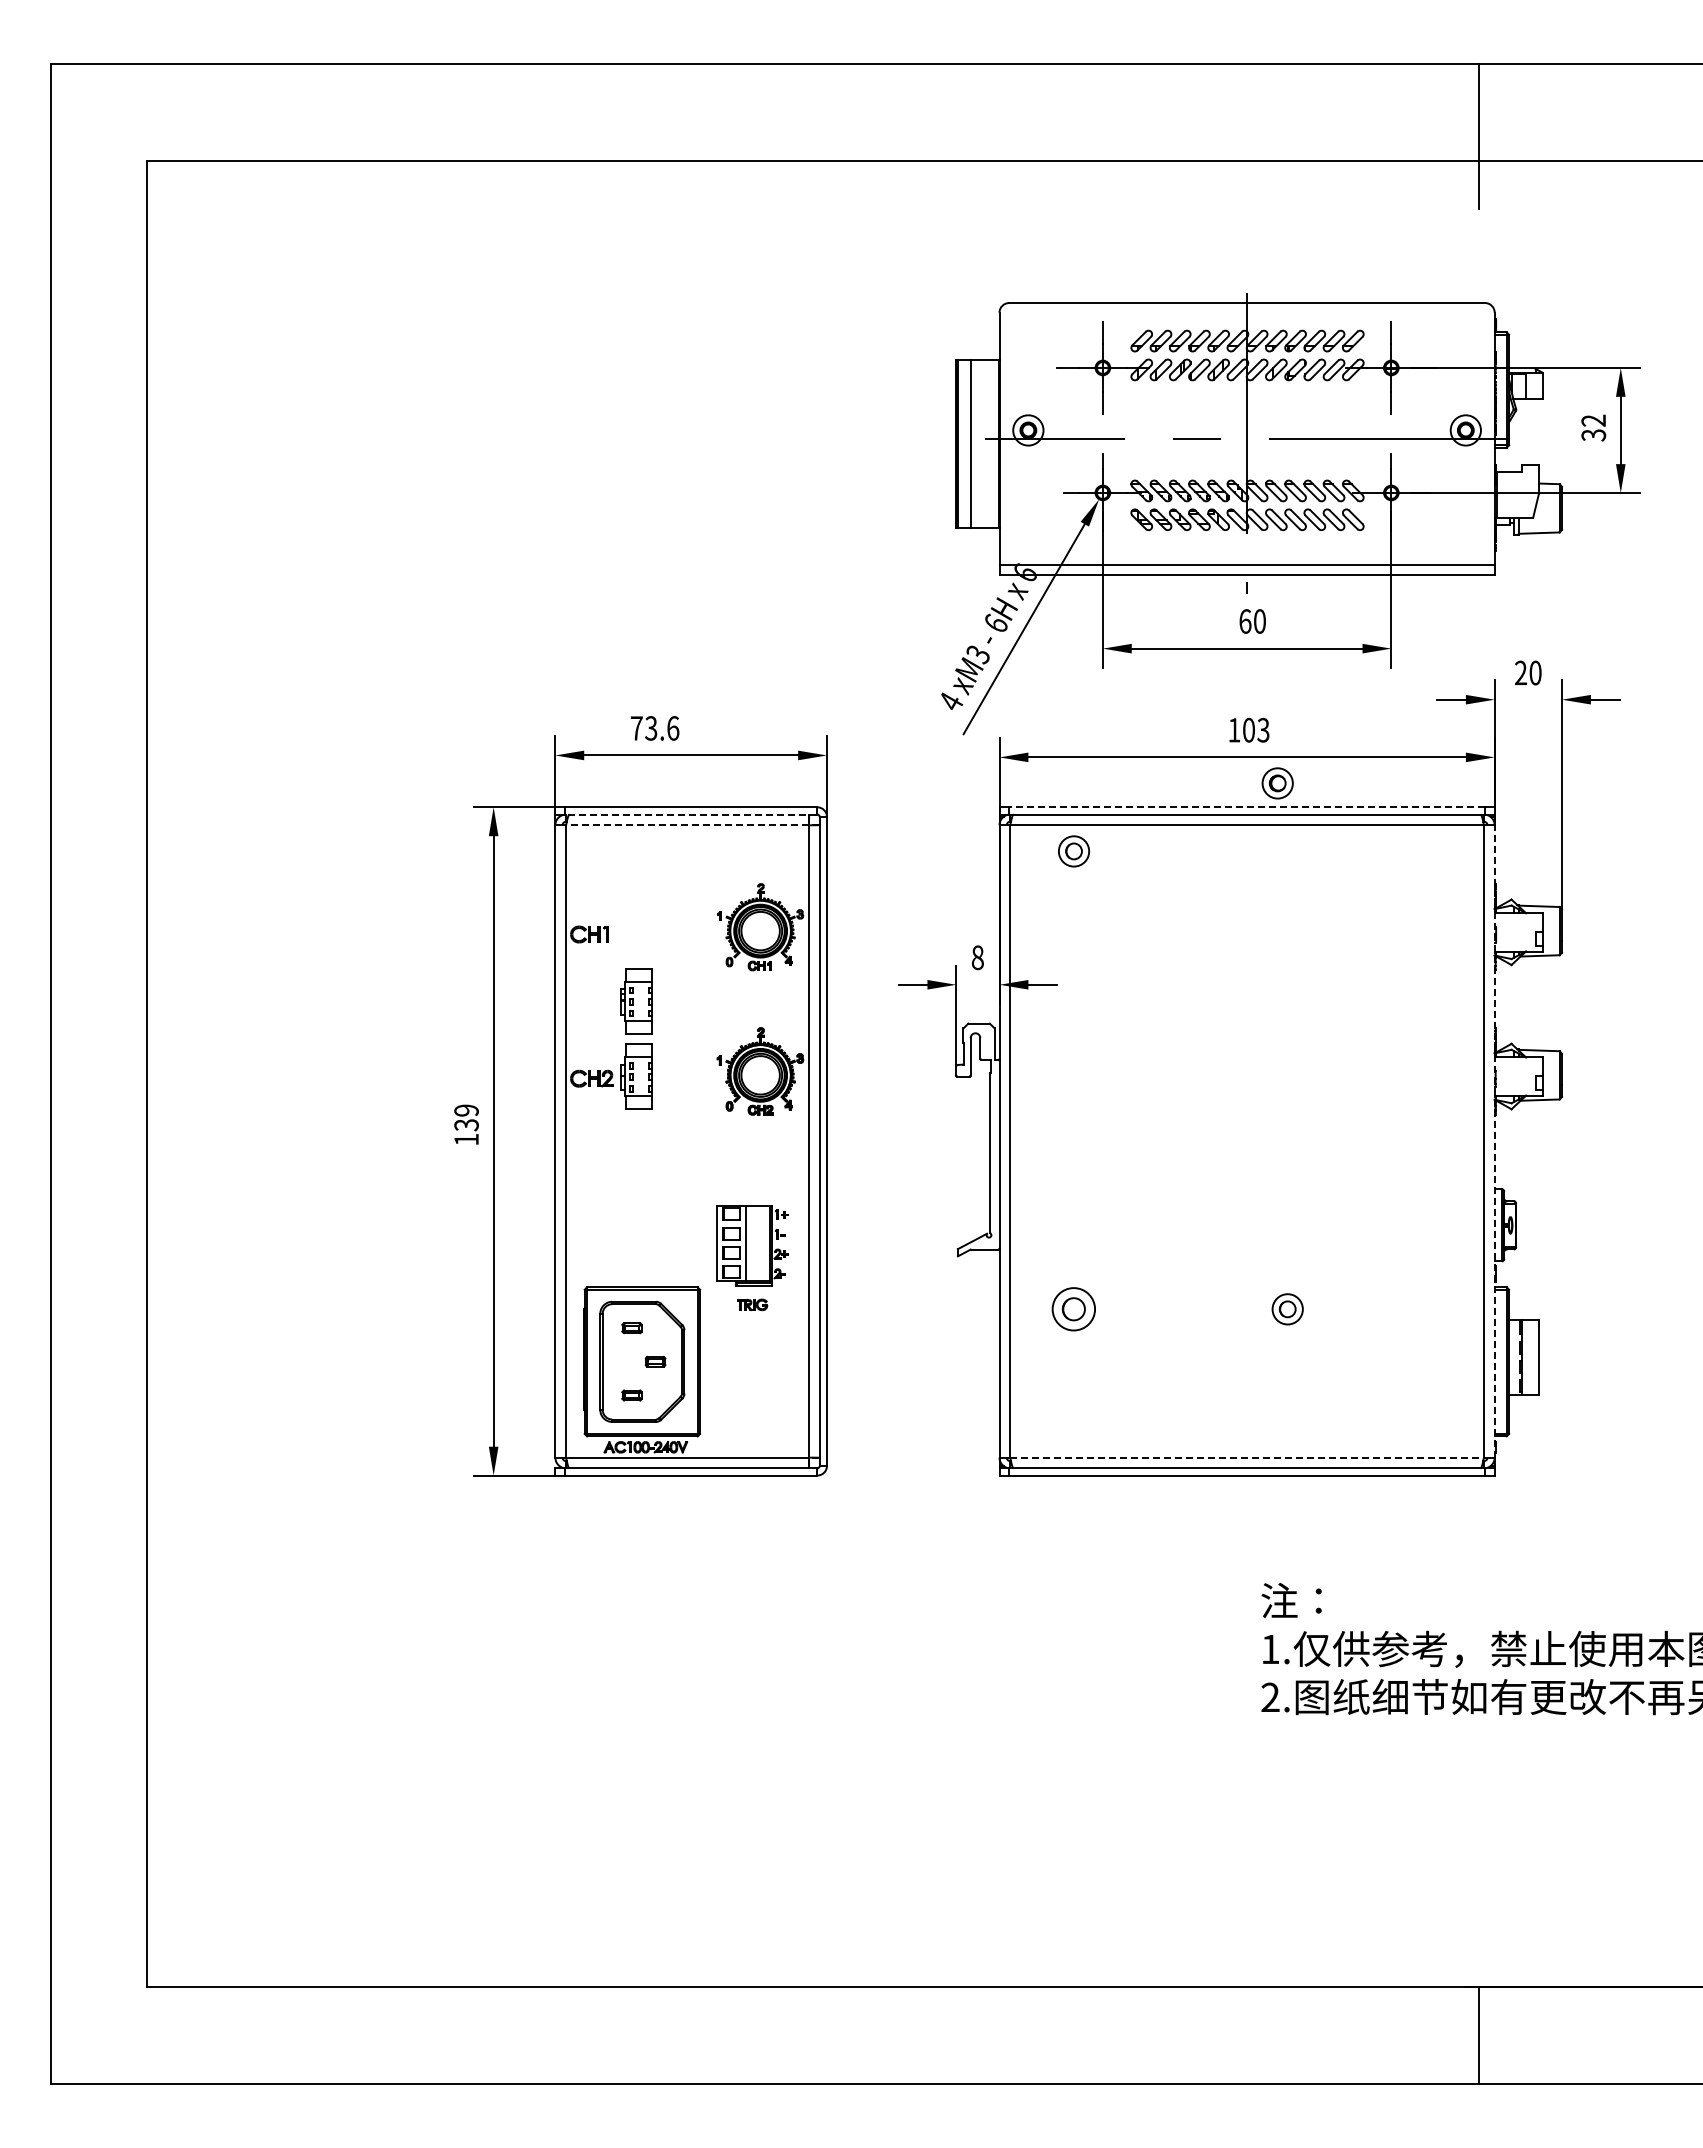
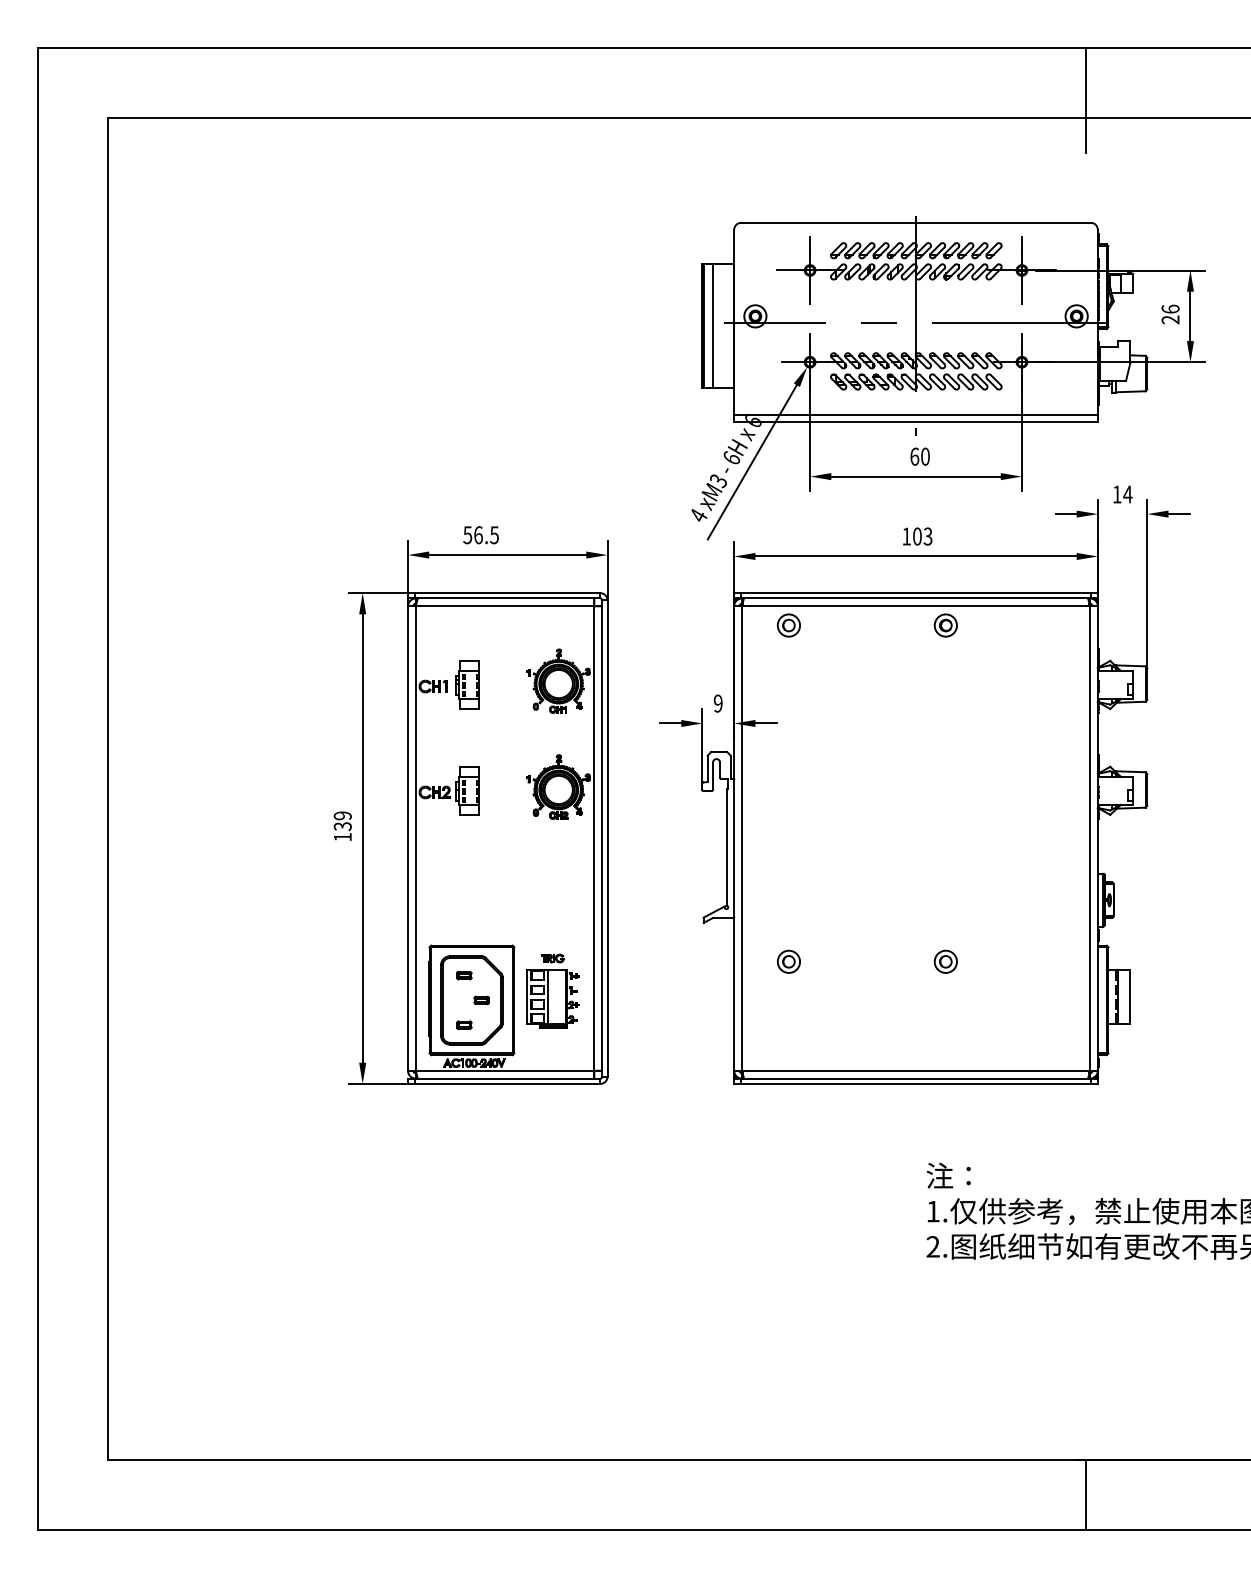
text: (1593, 427) -> (1170, 314), 32 -> 26
text: (1528, 672) -> (1122, 494), 20 -> 14
text: (654, 728) -> (480, 535), 73.6 -> 56.5
part: (1277, 783) -> (945, 625), moved
line: (1247, 807) -> (916, 593), dashed -> solid
line: (690, 814) -> (507, 598), dashed -> solid
line: (687, 825) -> (505, 606), dashed -> solid
text: (977, 957) -> (718, 703), 8 -> 9
part: (636, 1001) -> (467, 685), moved
line: (1494, 1140) -> (1097, 837), dashed -> solid
part: (752, 1245) -> (552, 998), moved
part: (1074, 1309) -> (789, 961), size x0.71
line: (1247, 1457) -> (916, 1070), dashed -> solid

